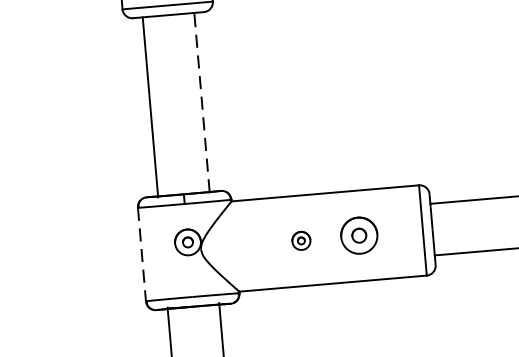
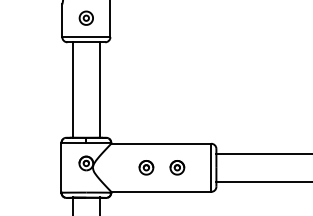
line: (202, 103) -> (100, 90), dashed -> solid
part: (359, 235) -> (177, 167), size x0.71
part: (301, 240) -> (146, 167), size x1.43
line: (142, 253) -> (61, 167), dashed -> solid

